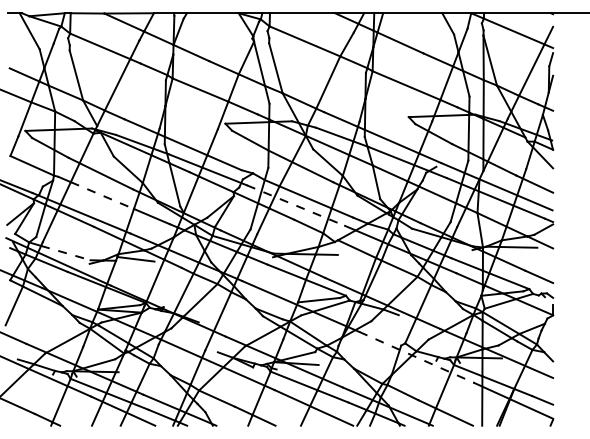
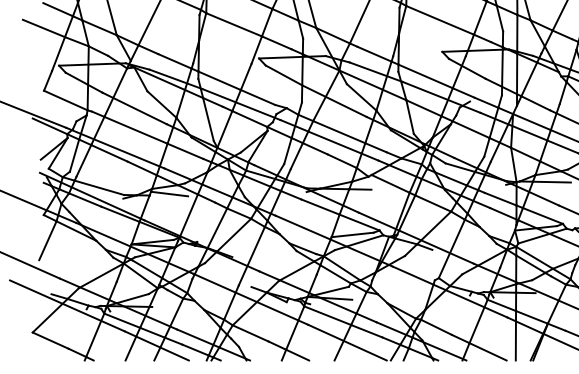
line: (102, 195) -> (136, 130), dashed -> solid
line: (296, 205) -> (330, 140), dashed -> solid
line: (65, 253) -> (99, 188), dashed -> solid
line: (416, 357) -> (450, 292), dashed -> solid

